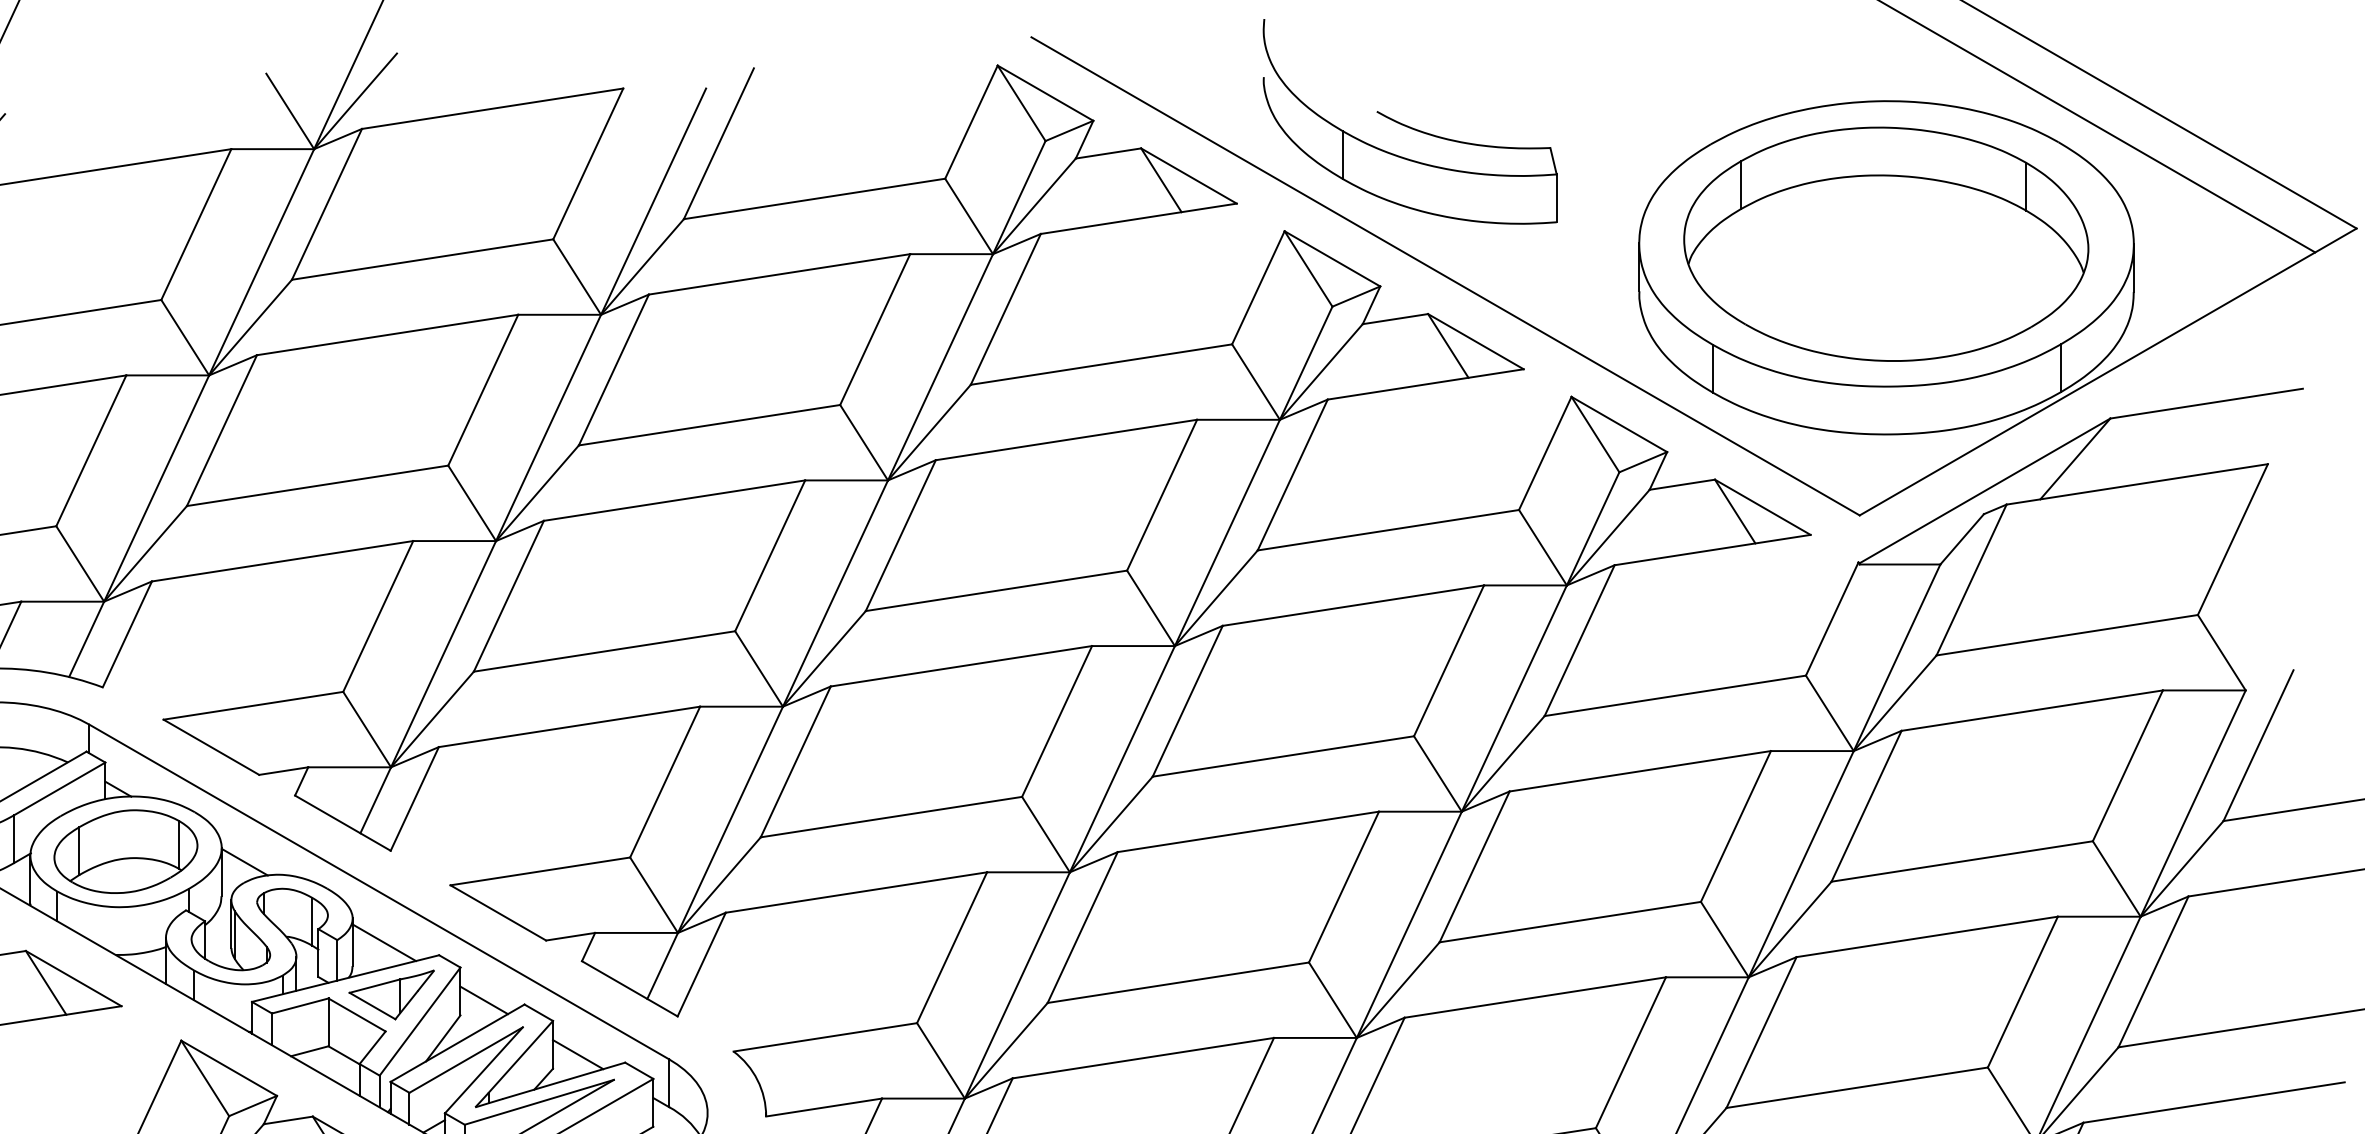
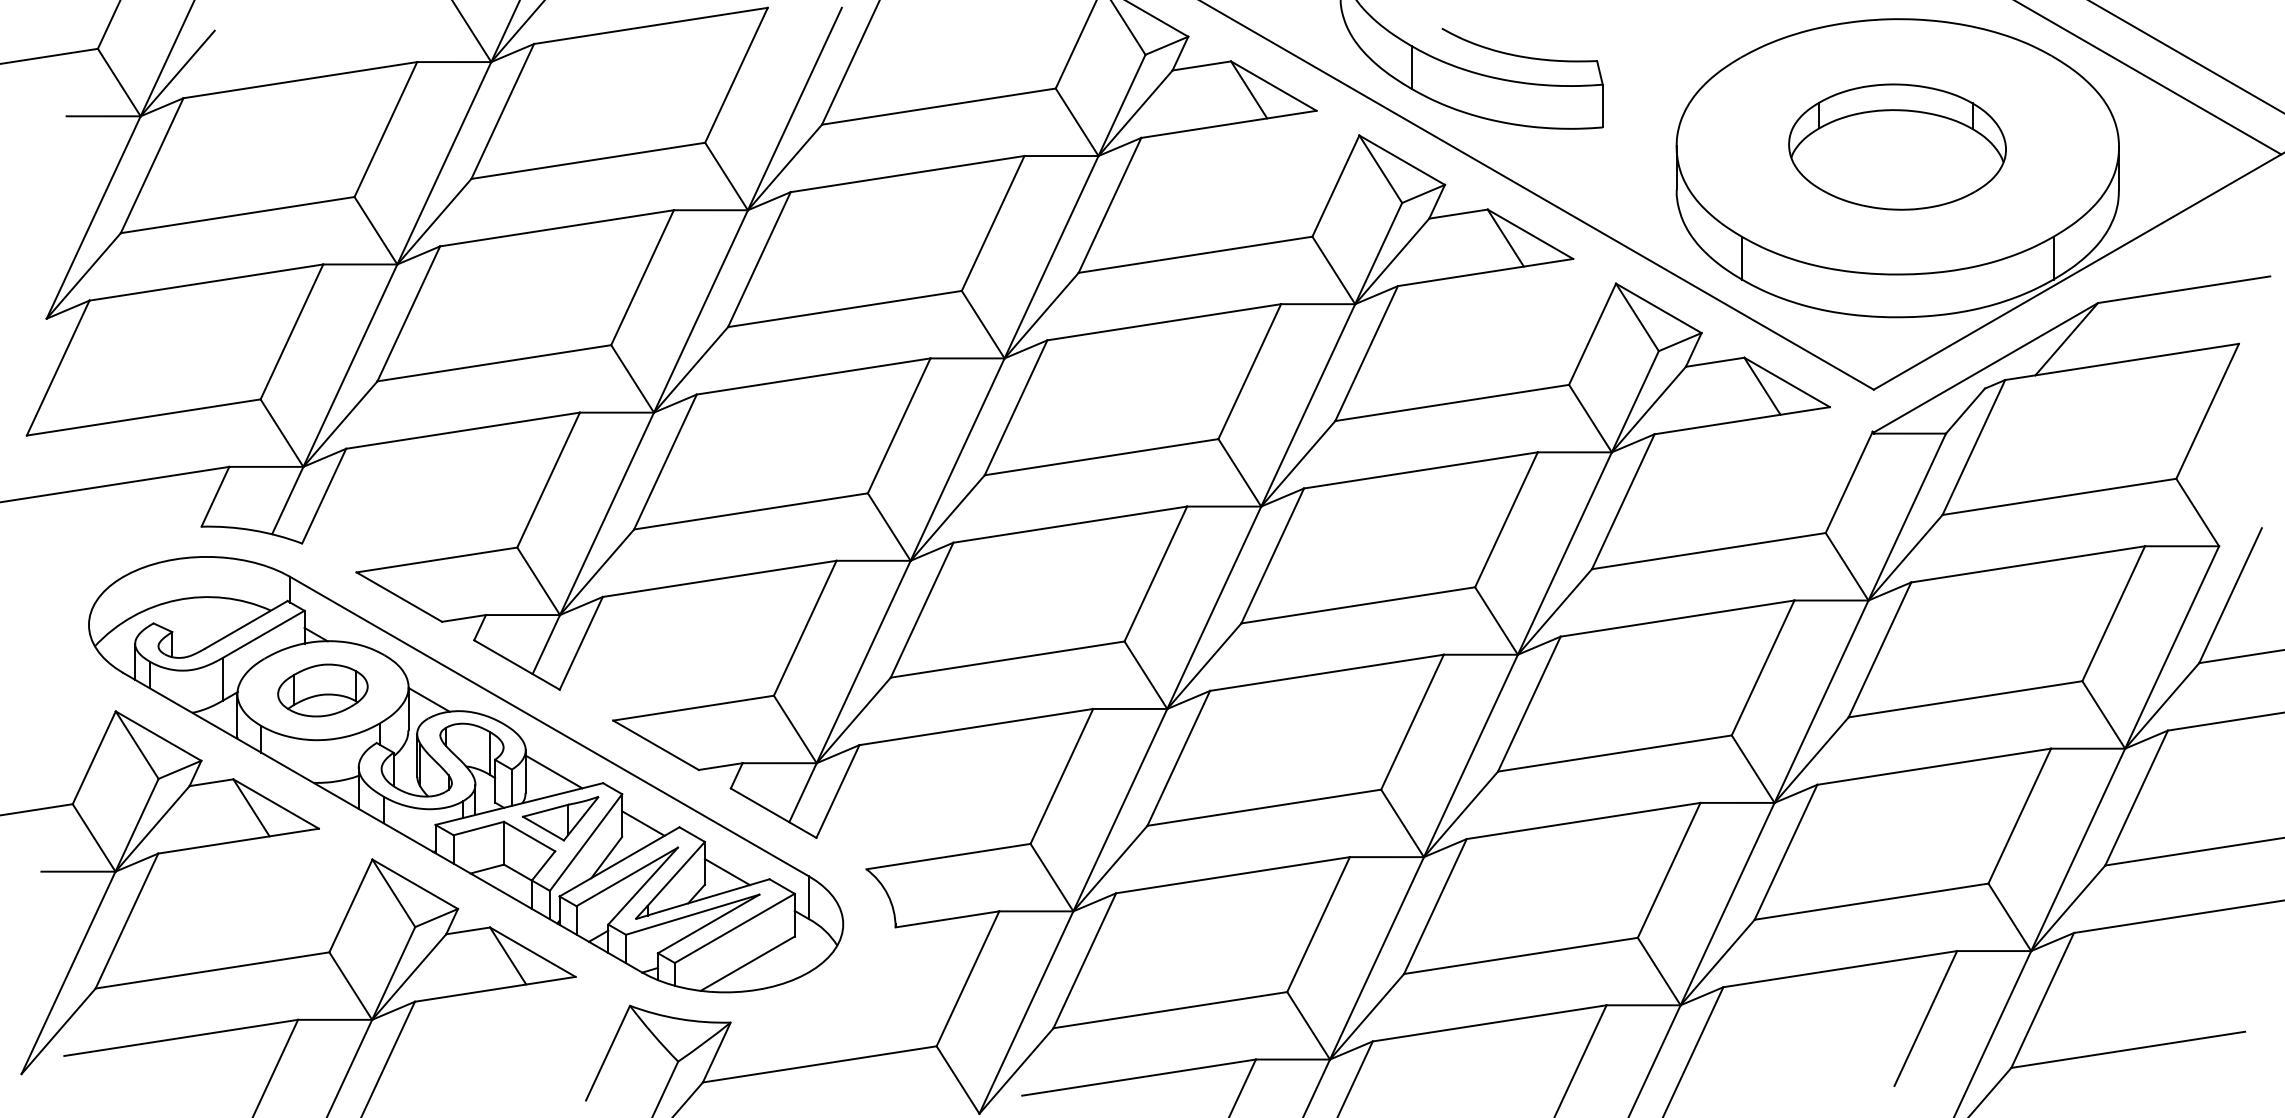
part: (1886, 243) -> (1897, 146), size x0.6
part: (125, 851) -> (322, 690), size x0.7

